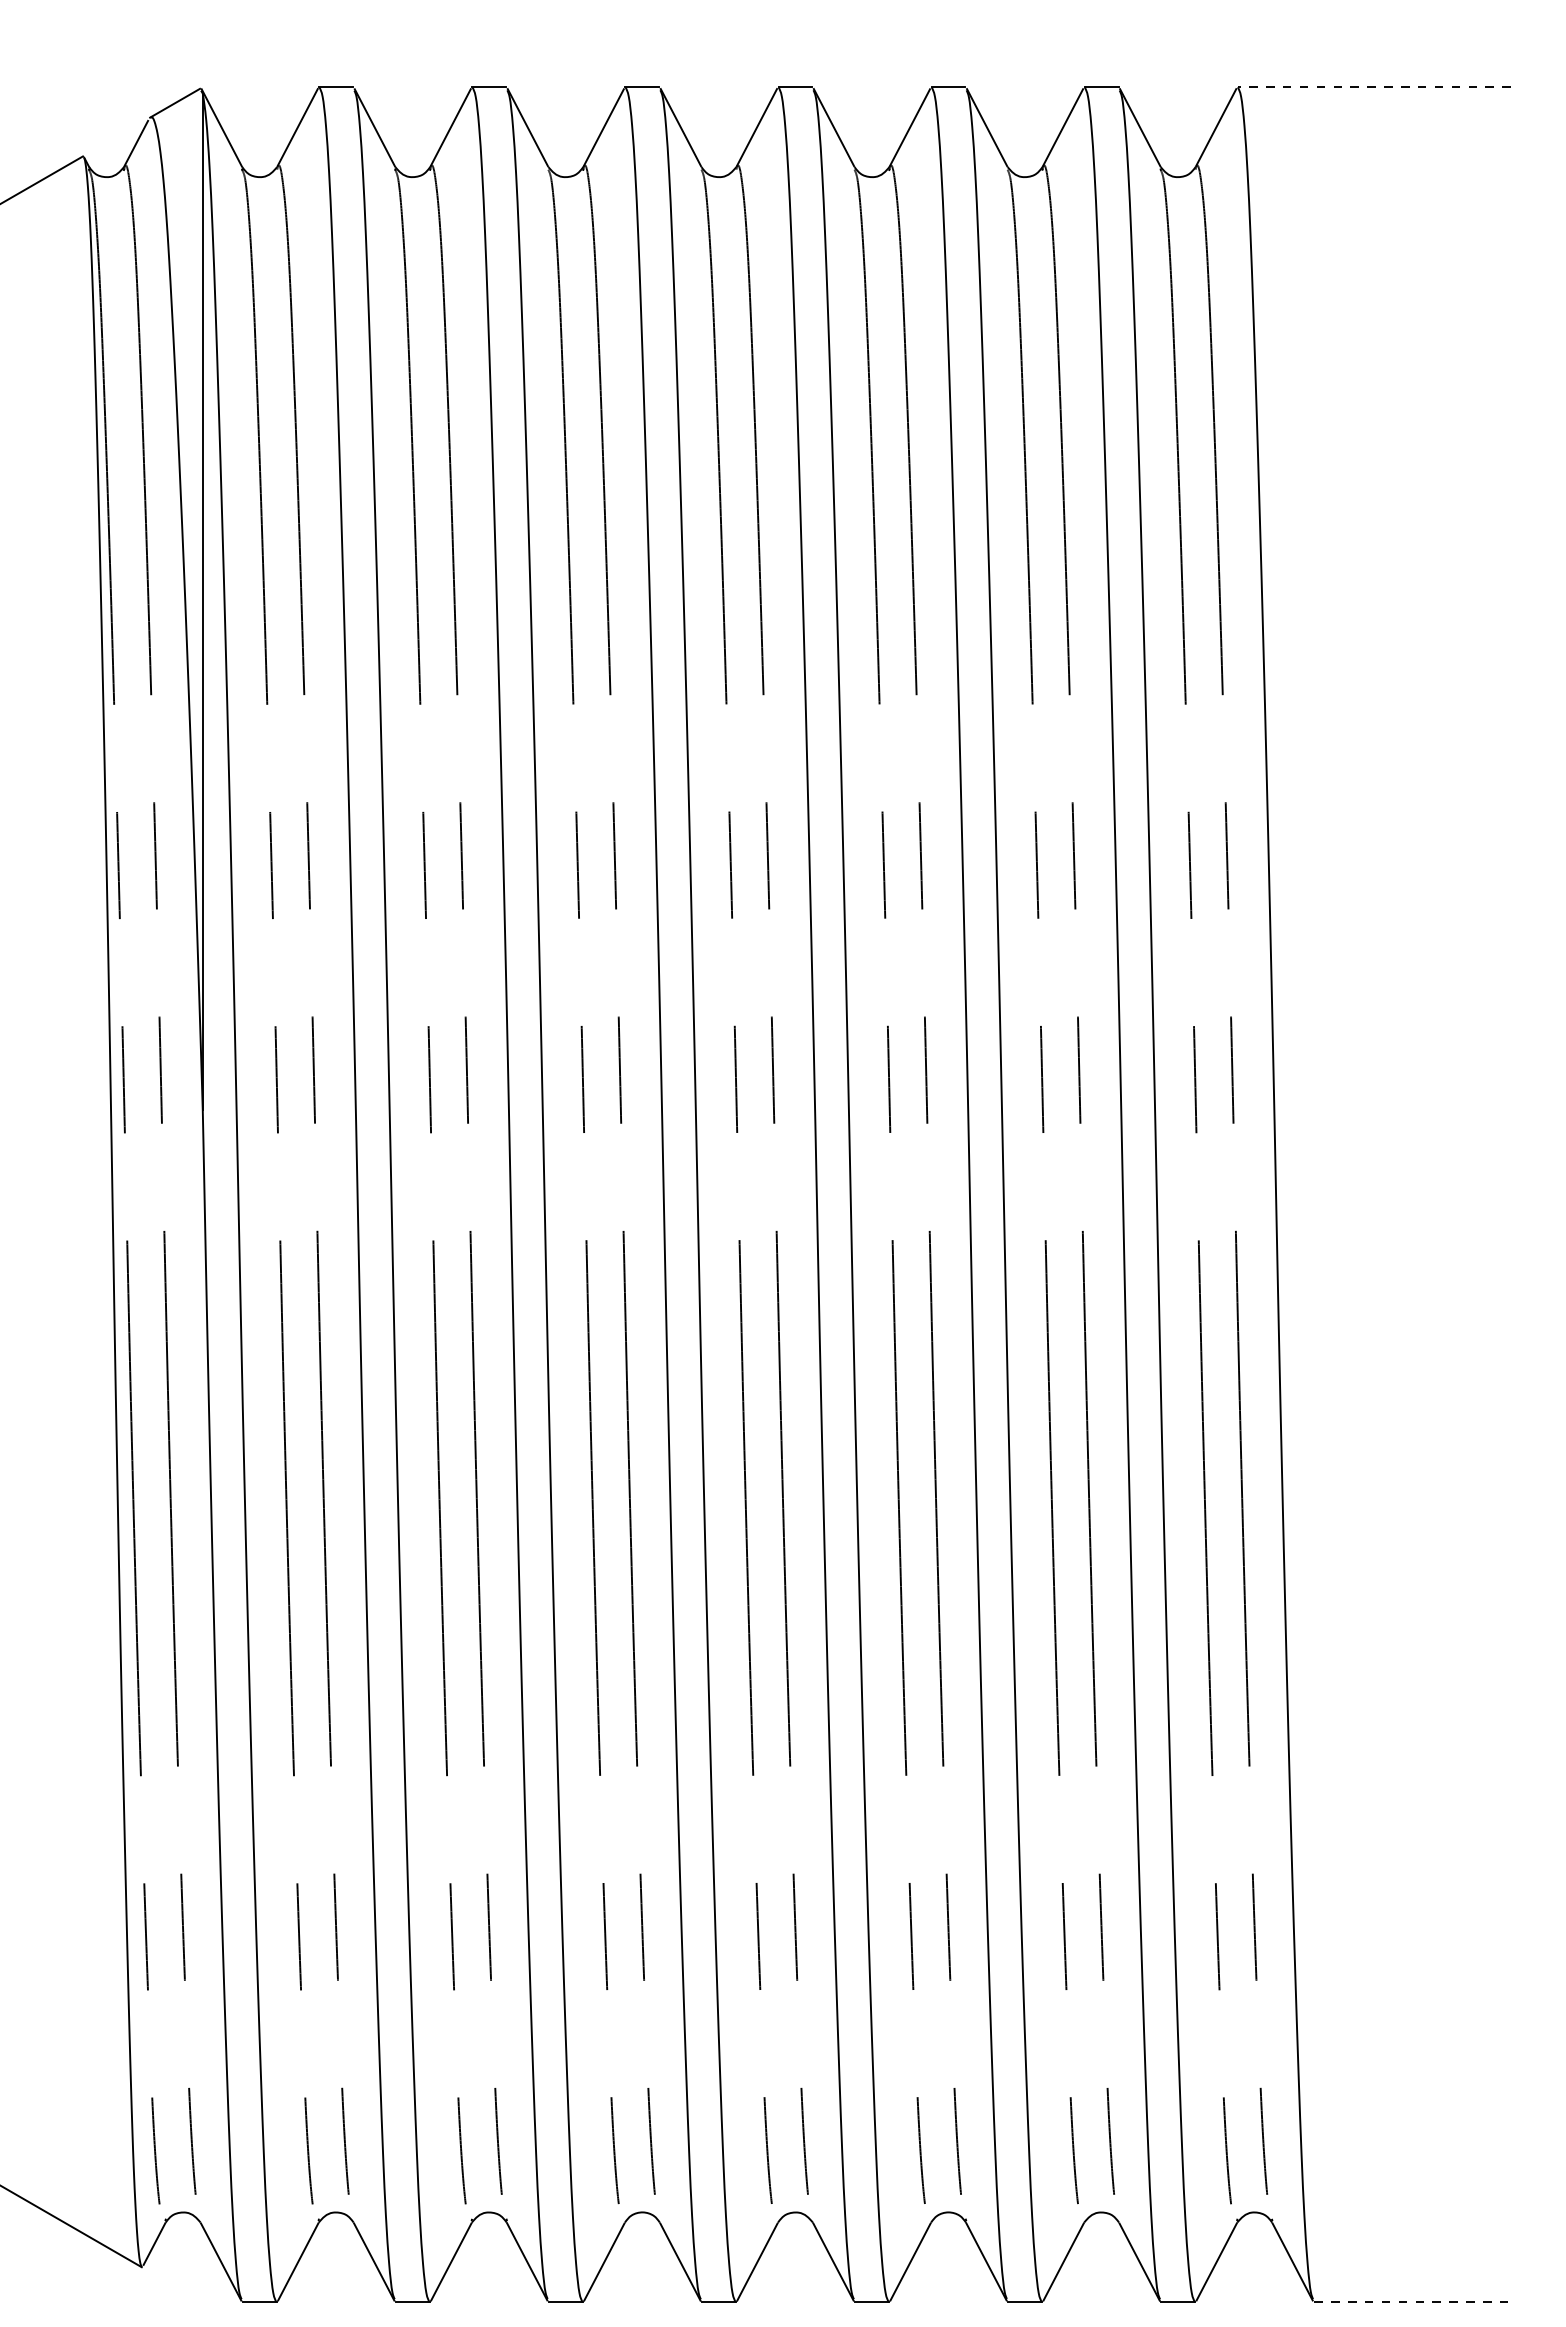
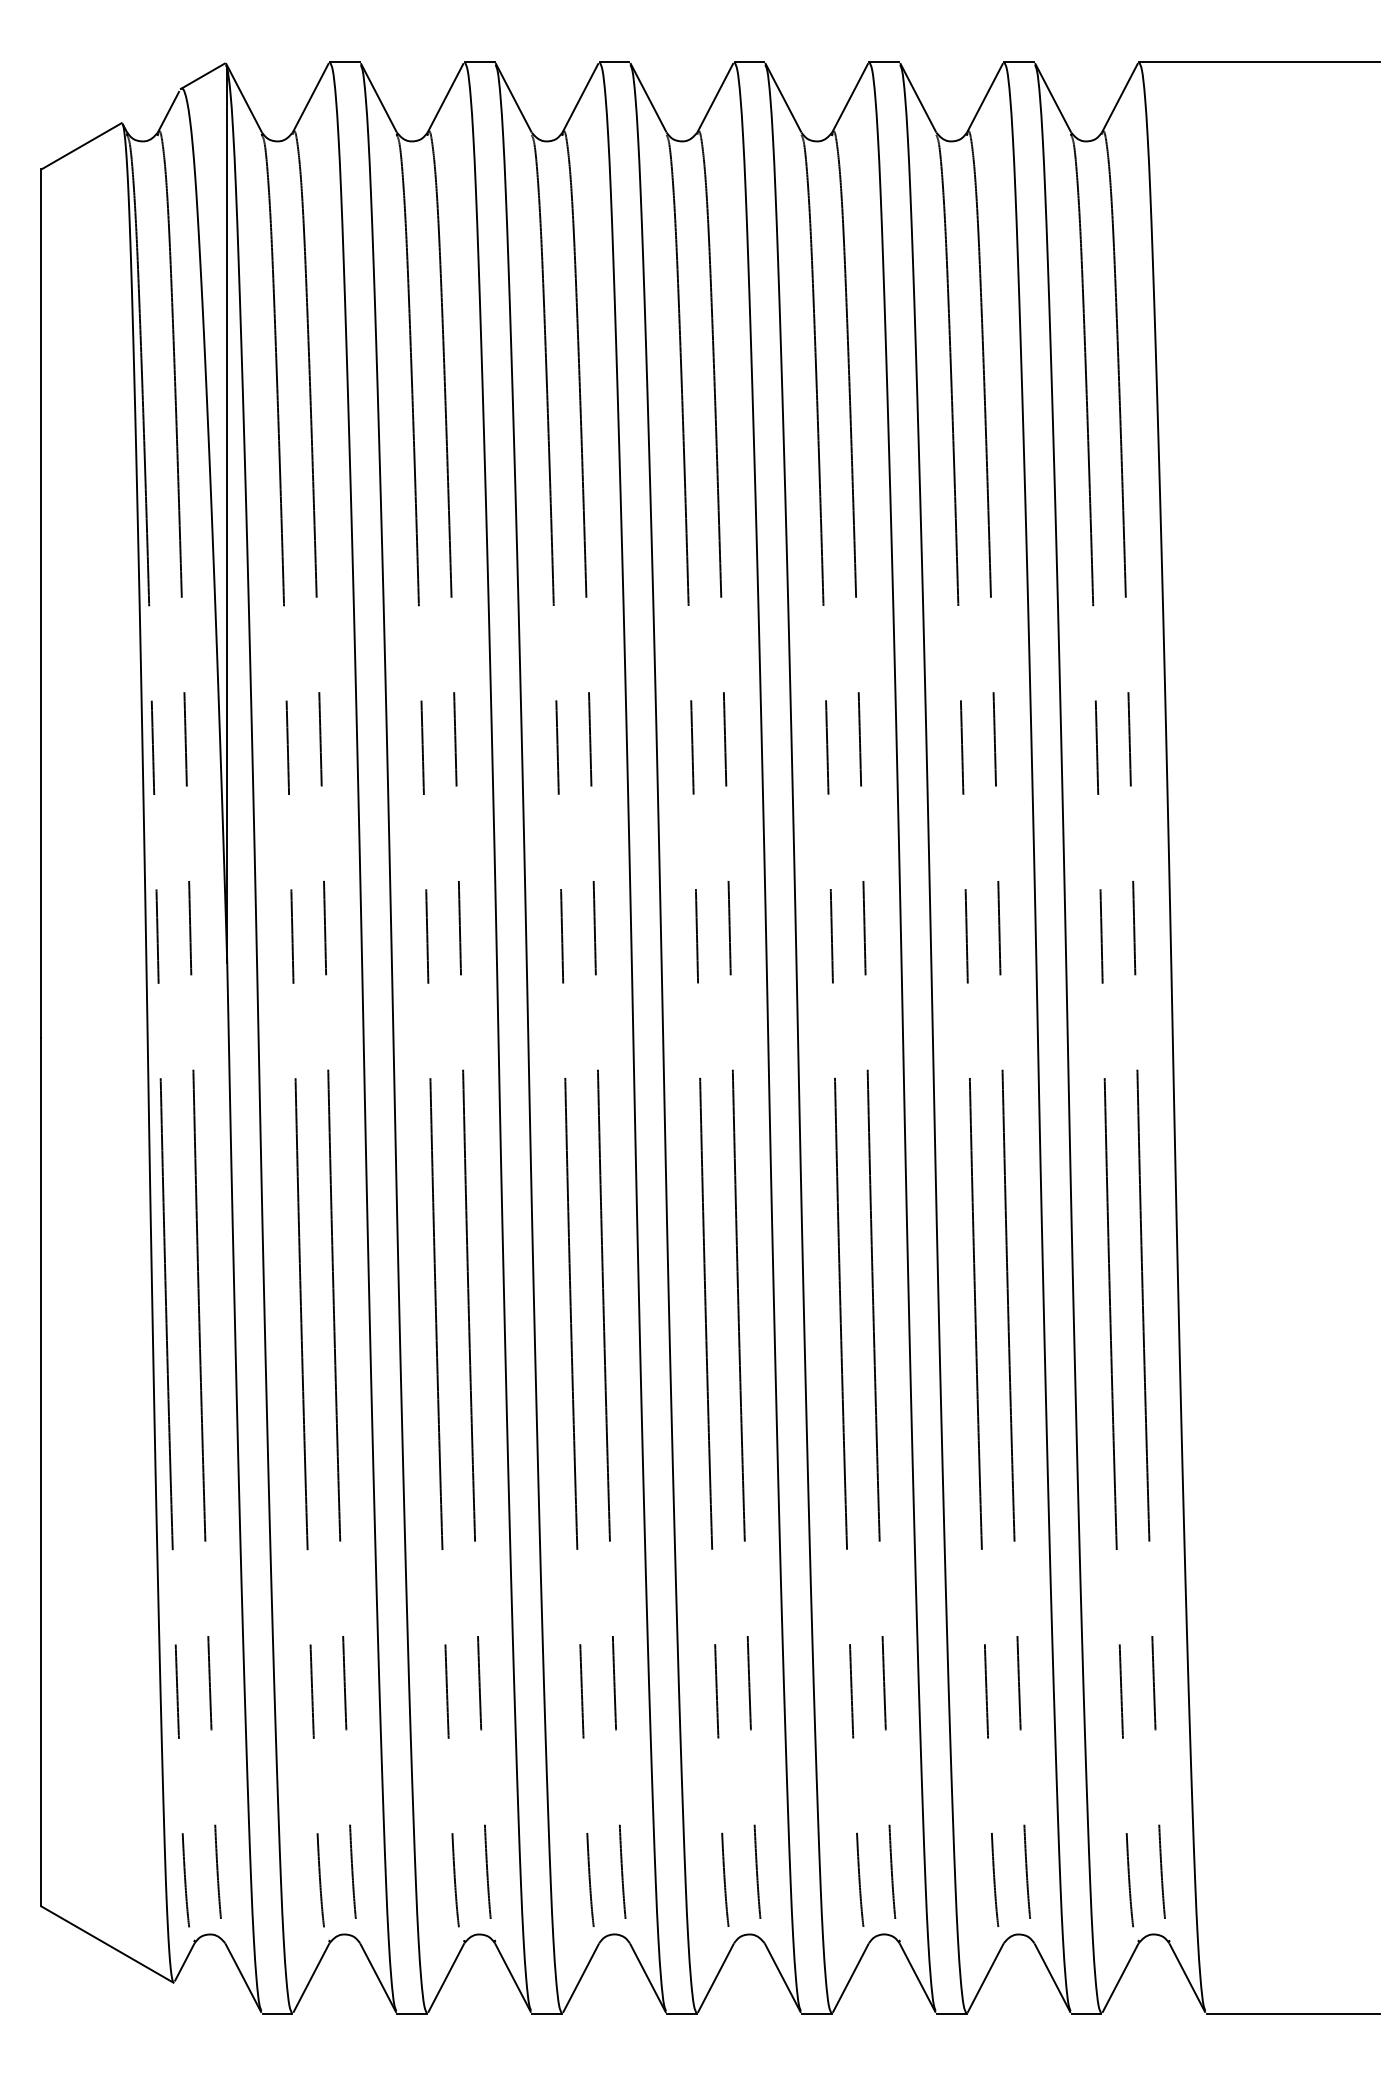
line: (1373, 87) -> (1258, 62), dashed -> solid
line: (1413, 2302) -> (1293, 2013), dashed -> solid

